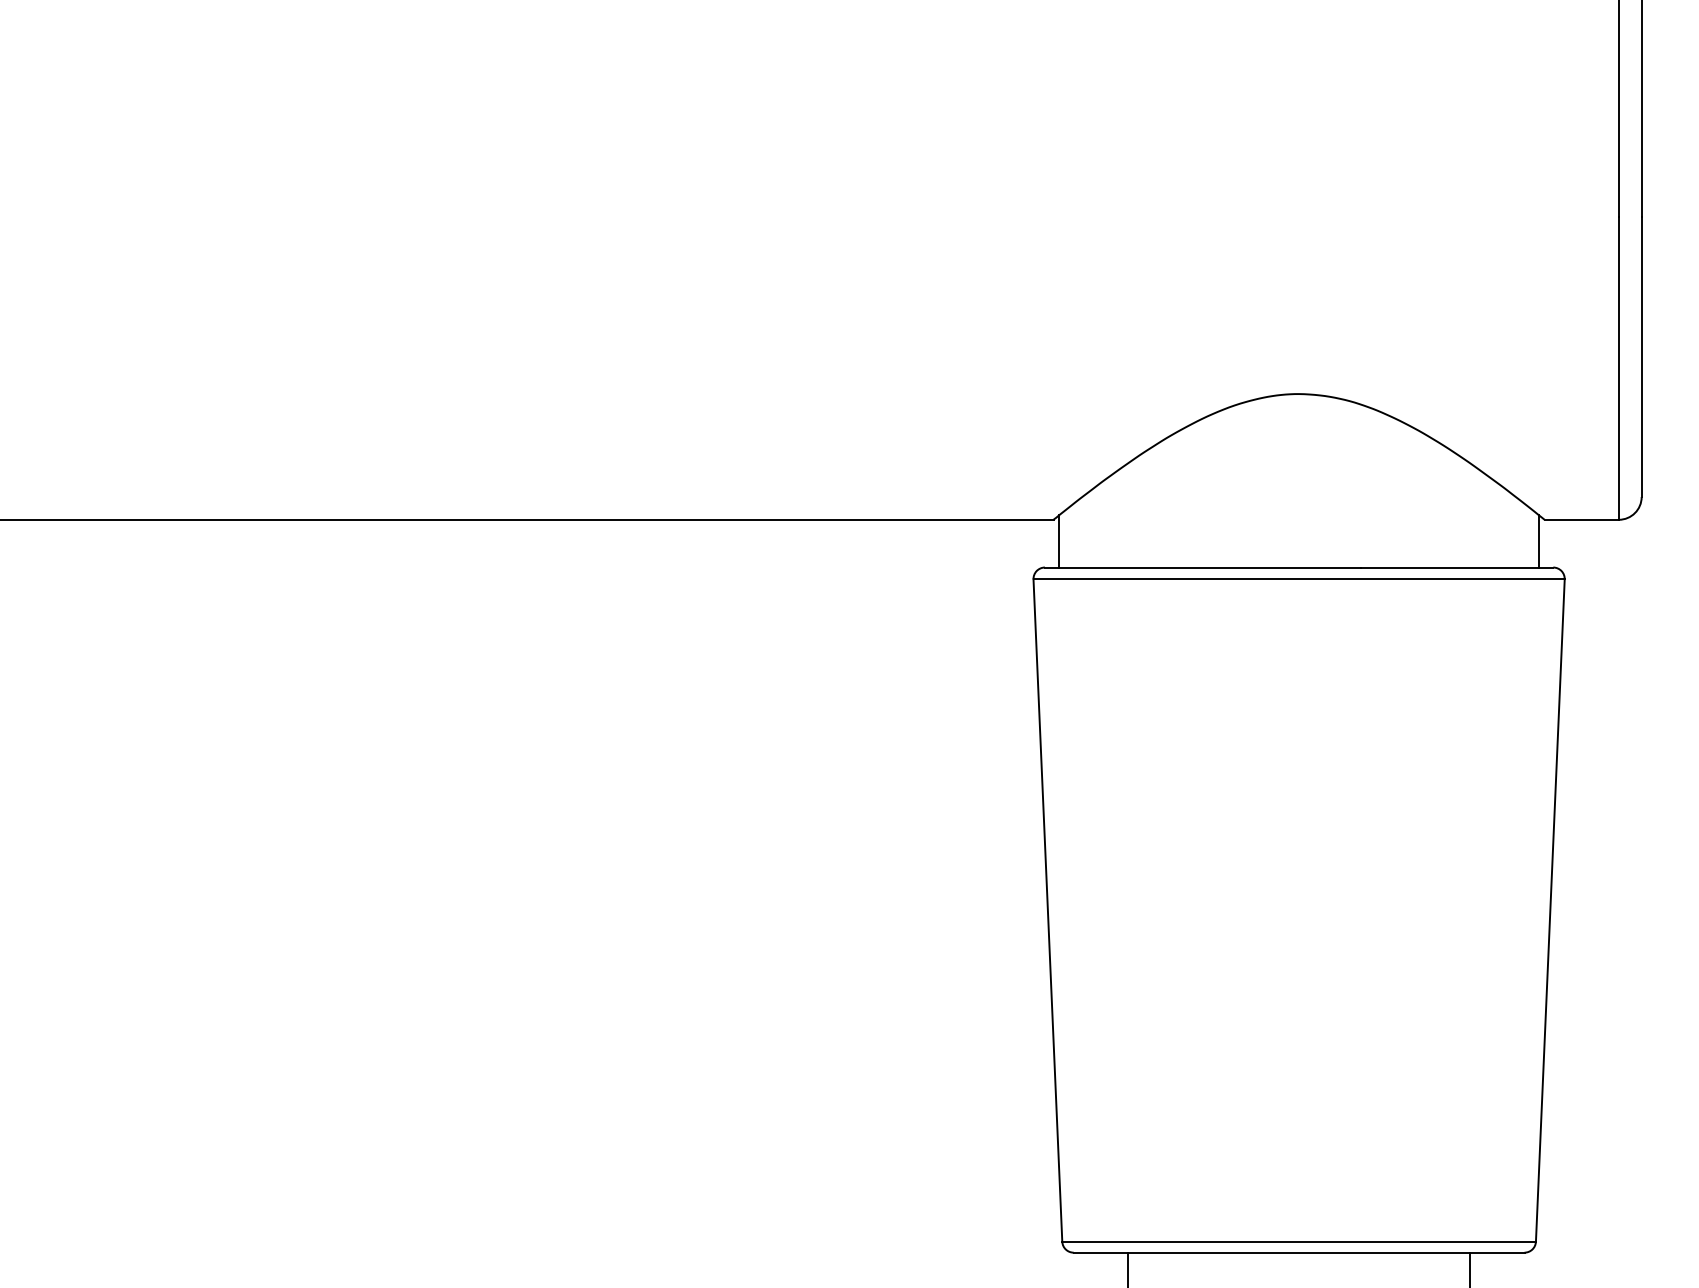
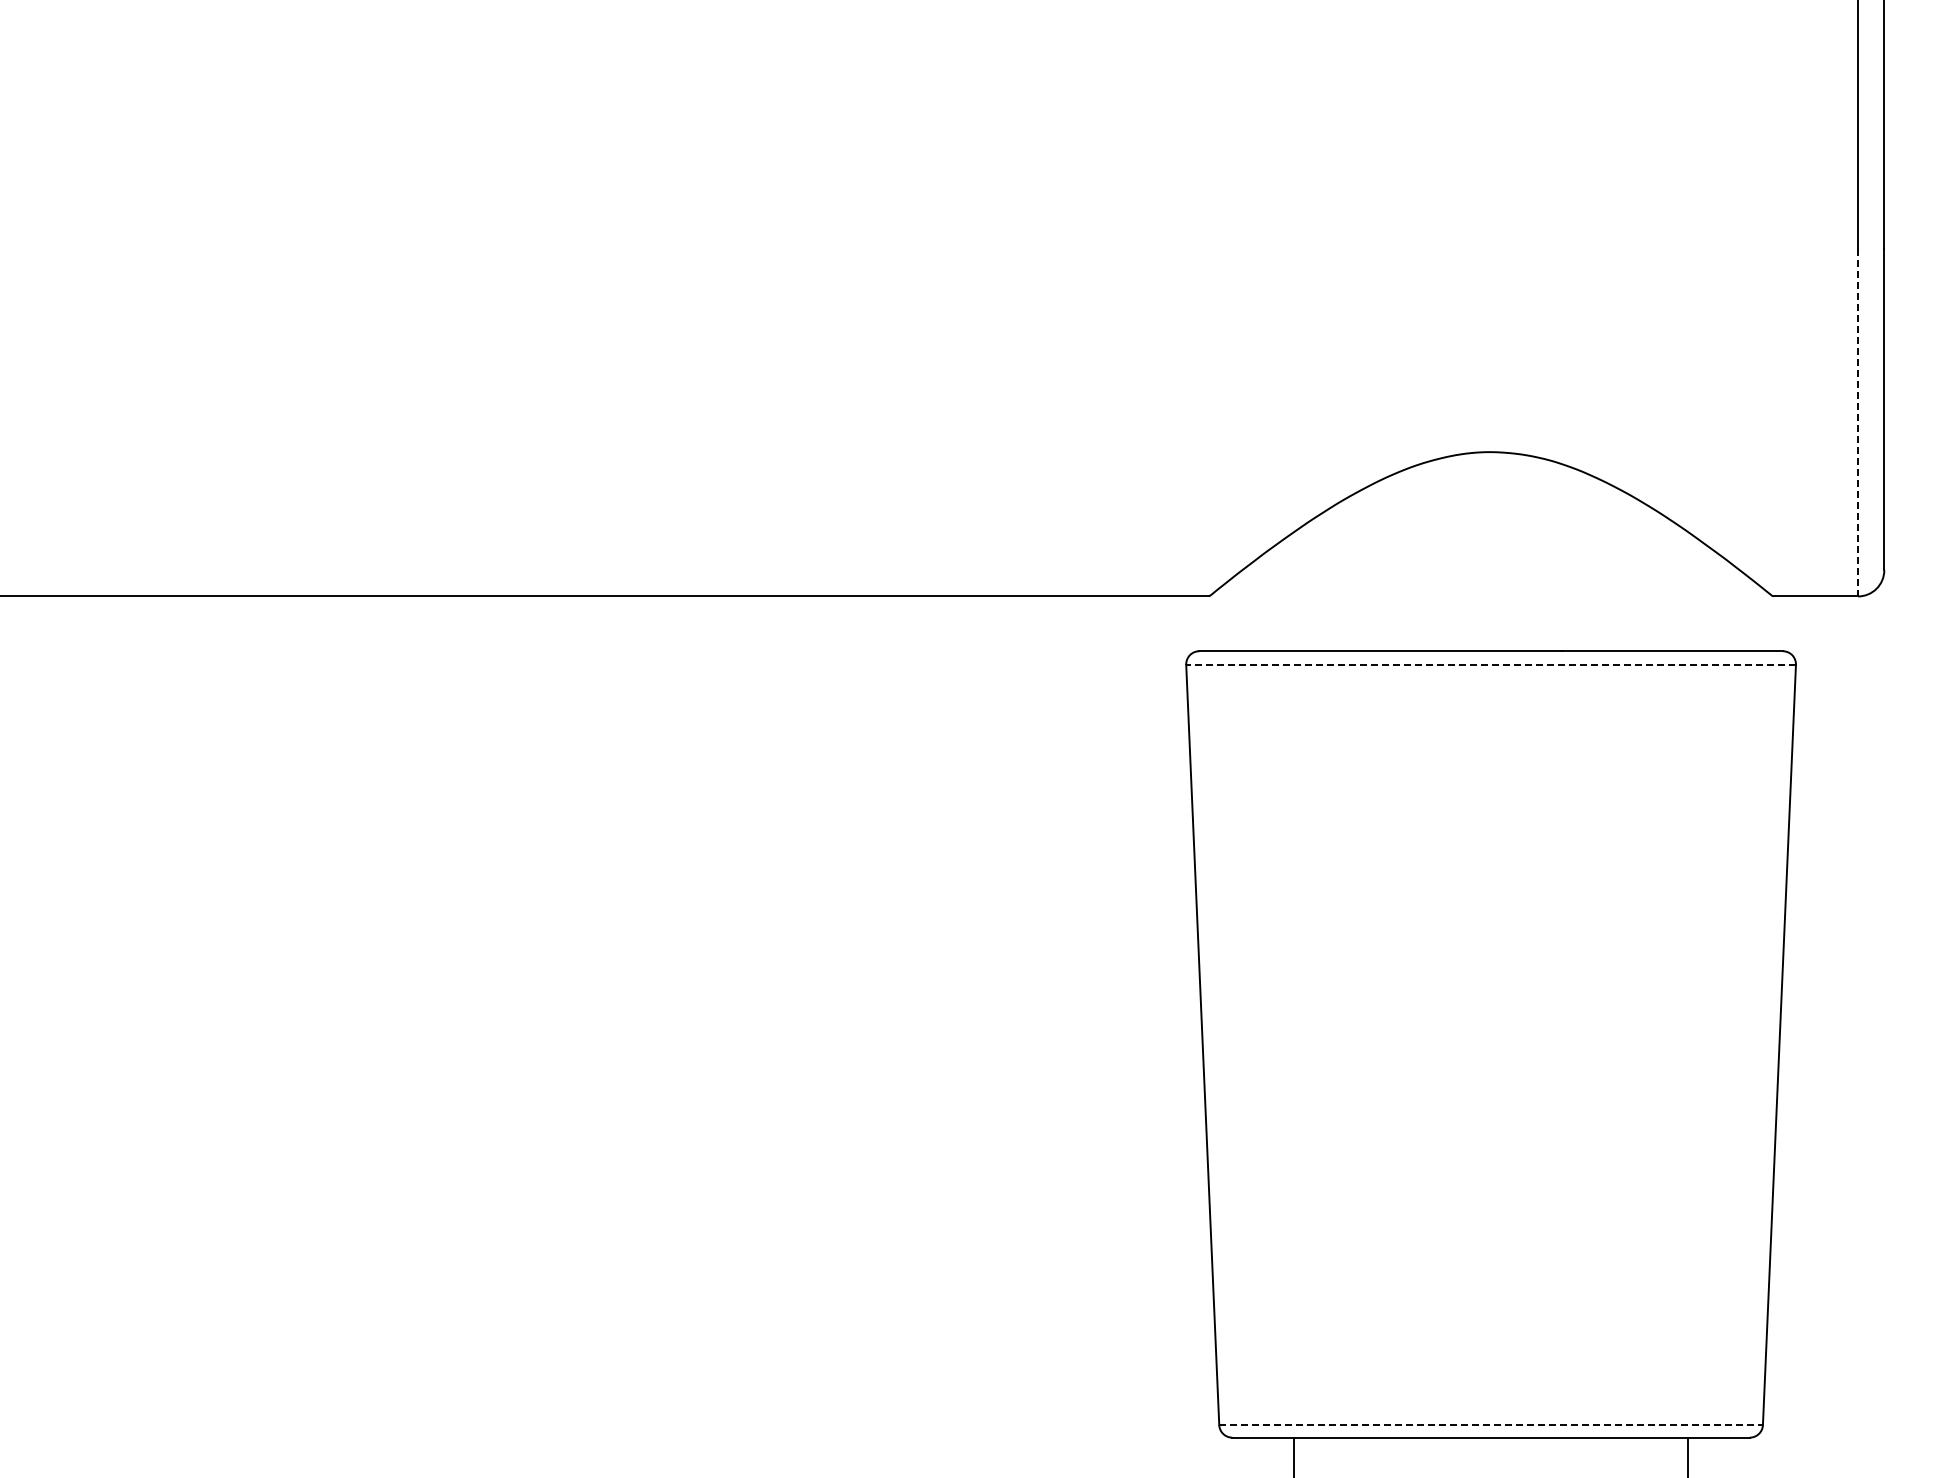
line: (1619, 368) -> (1858, 422), solid -> dashed
line: (1059, 541) -> (1215, 621), removed
line: (1539, 541) -> (1766, 621), removed
line: (1299, 579) -> (1491, 664), solid -> dashed
line: (1299, 1242) -> (1491, 1425), solid -> dashed

